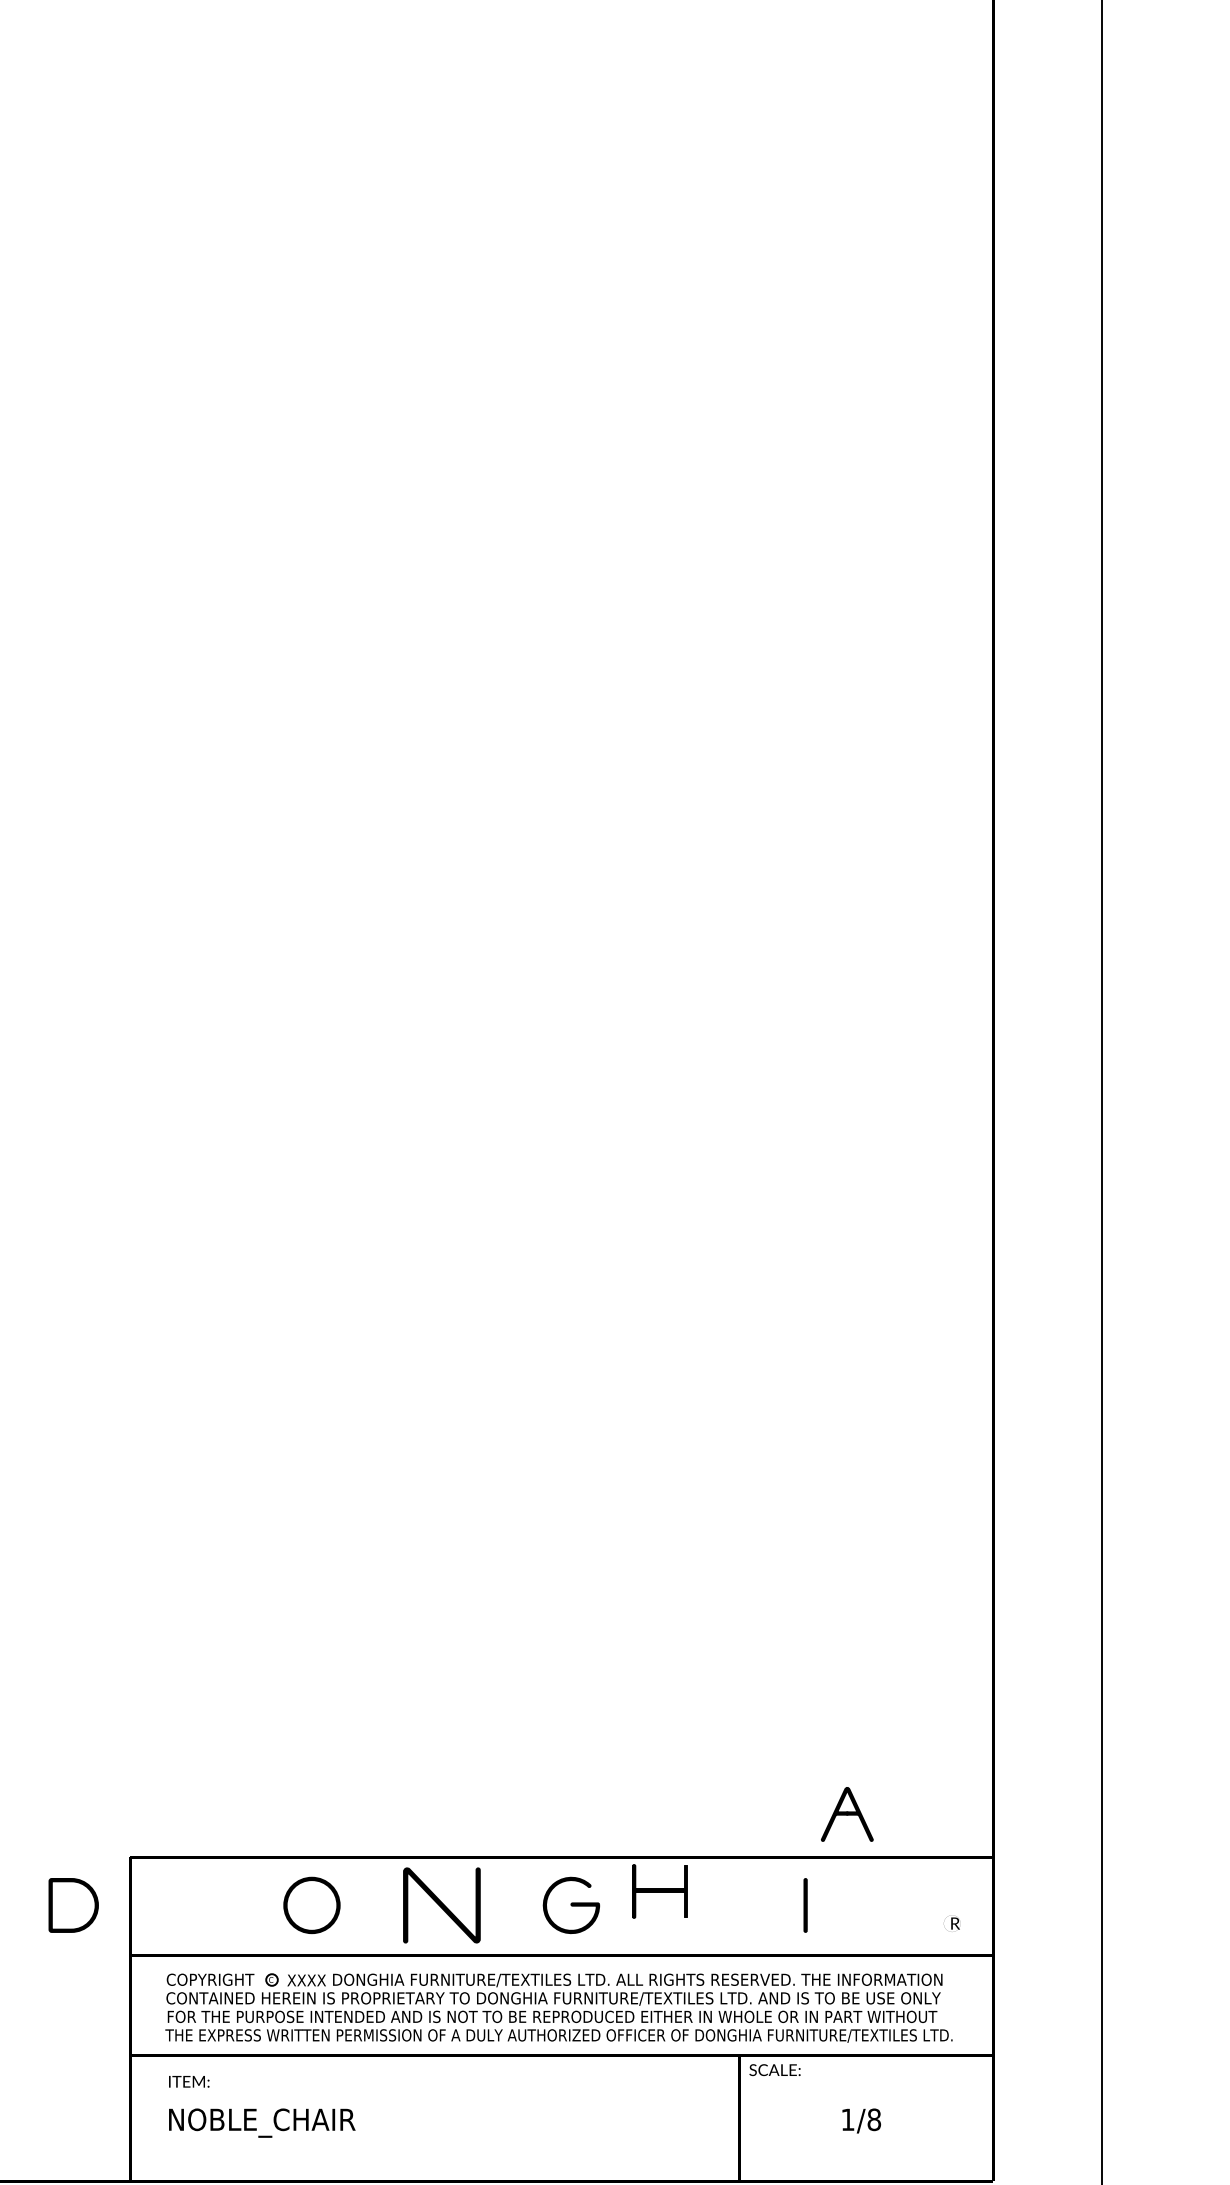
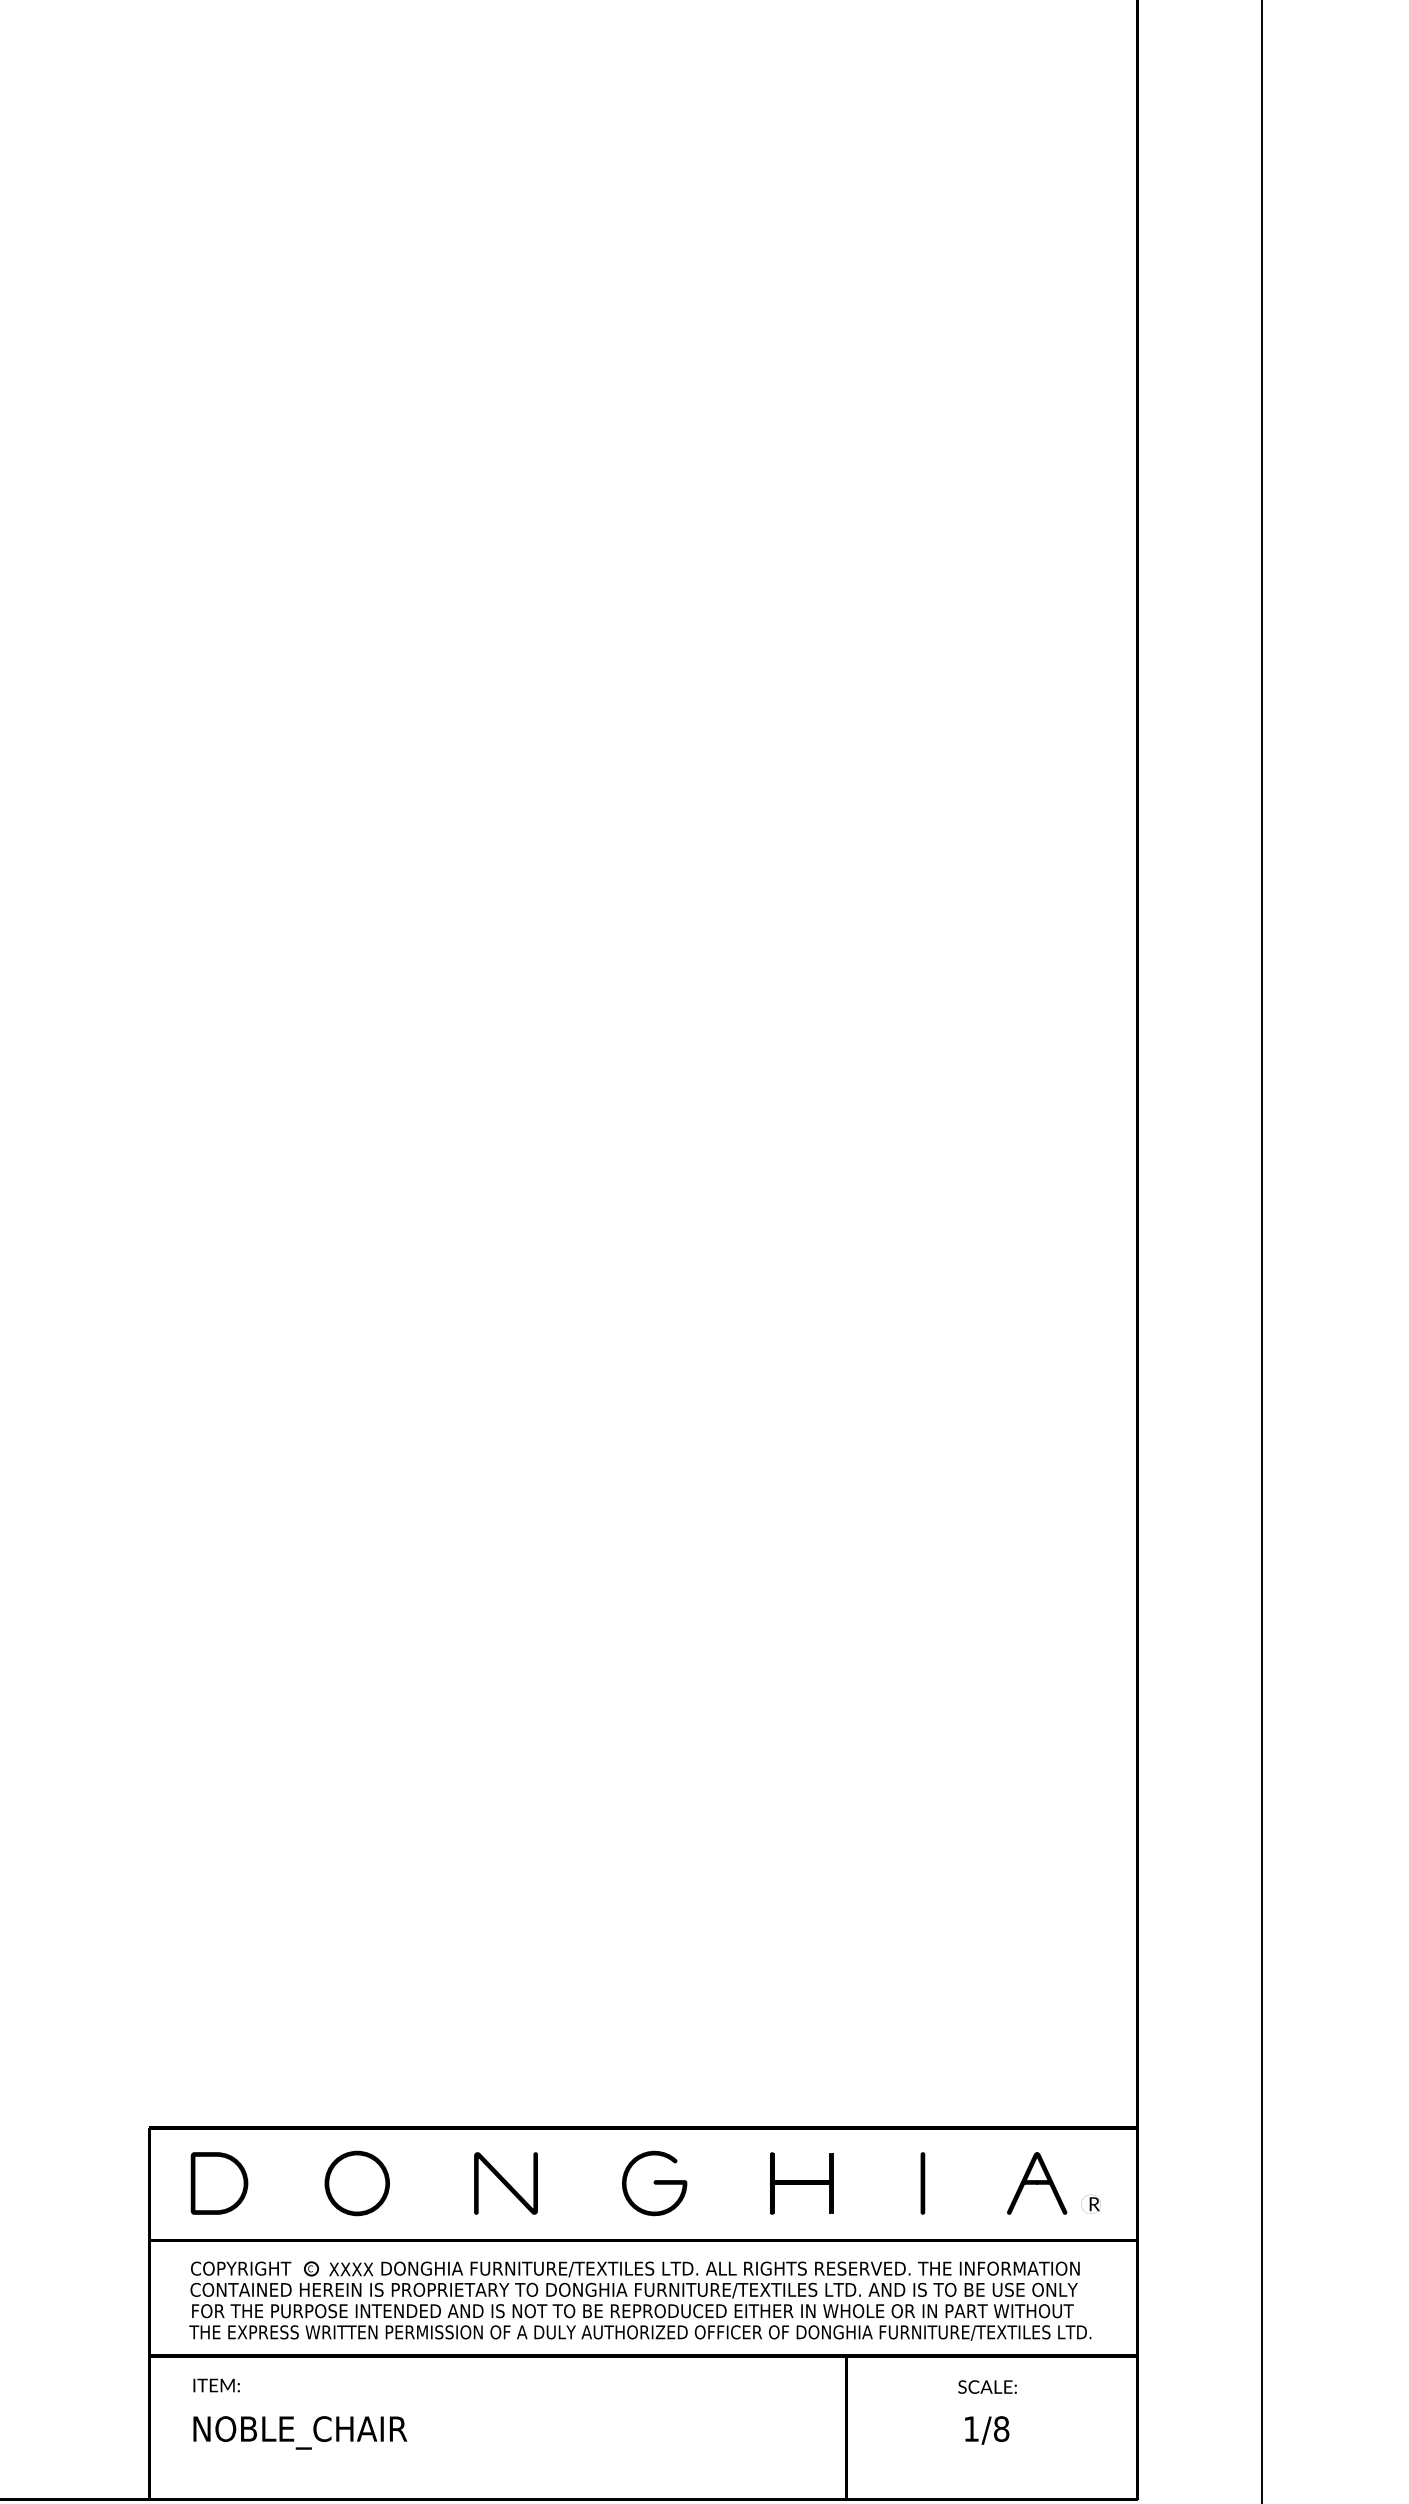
part: (847, 1814) -> (1037, 2183), moved
part: (659, 1891) -> (801, 2183), moved
part: (73, 1905) -> (219, 2183), moved
part: (441, 1905) -> (505, 2183), size x0.71
text: (774, 2069) -> (986, 2386), moved

